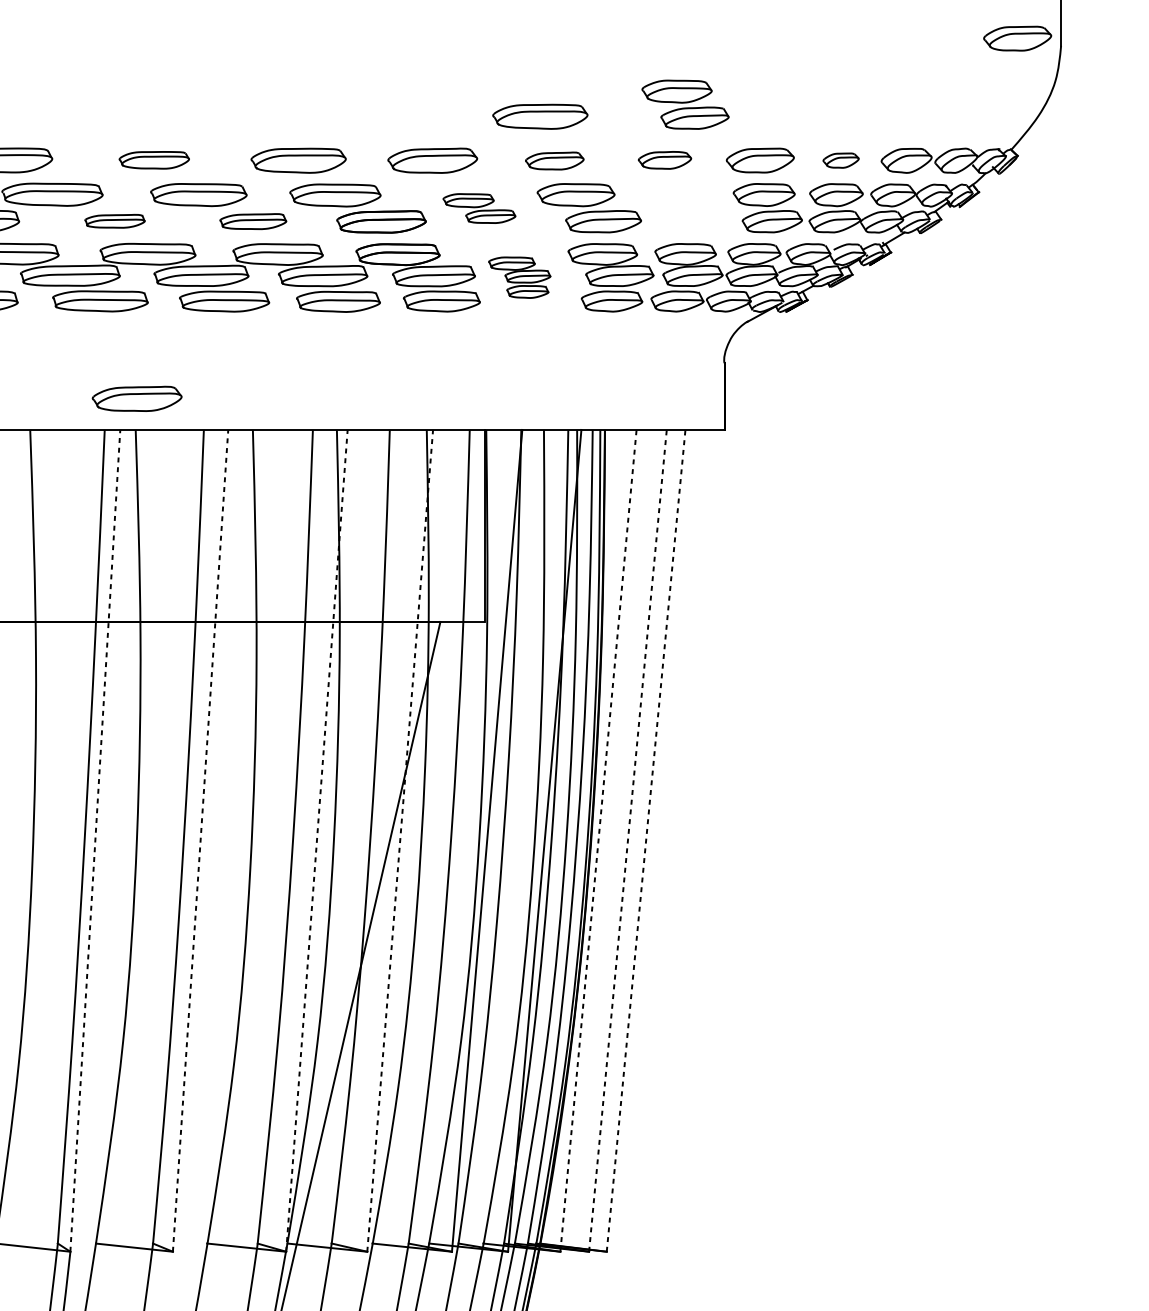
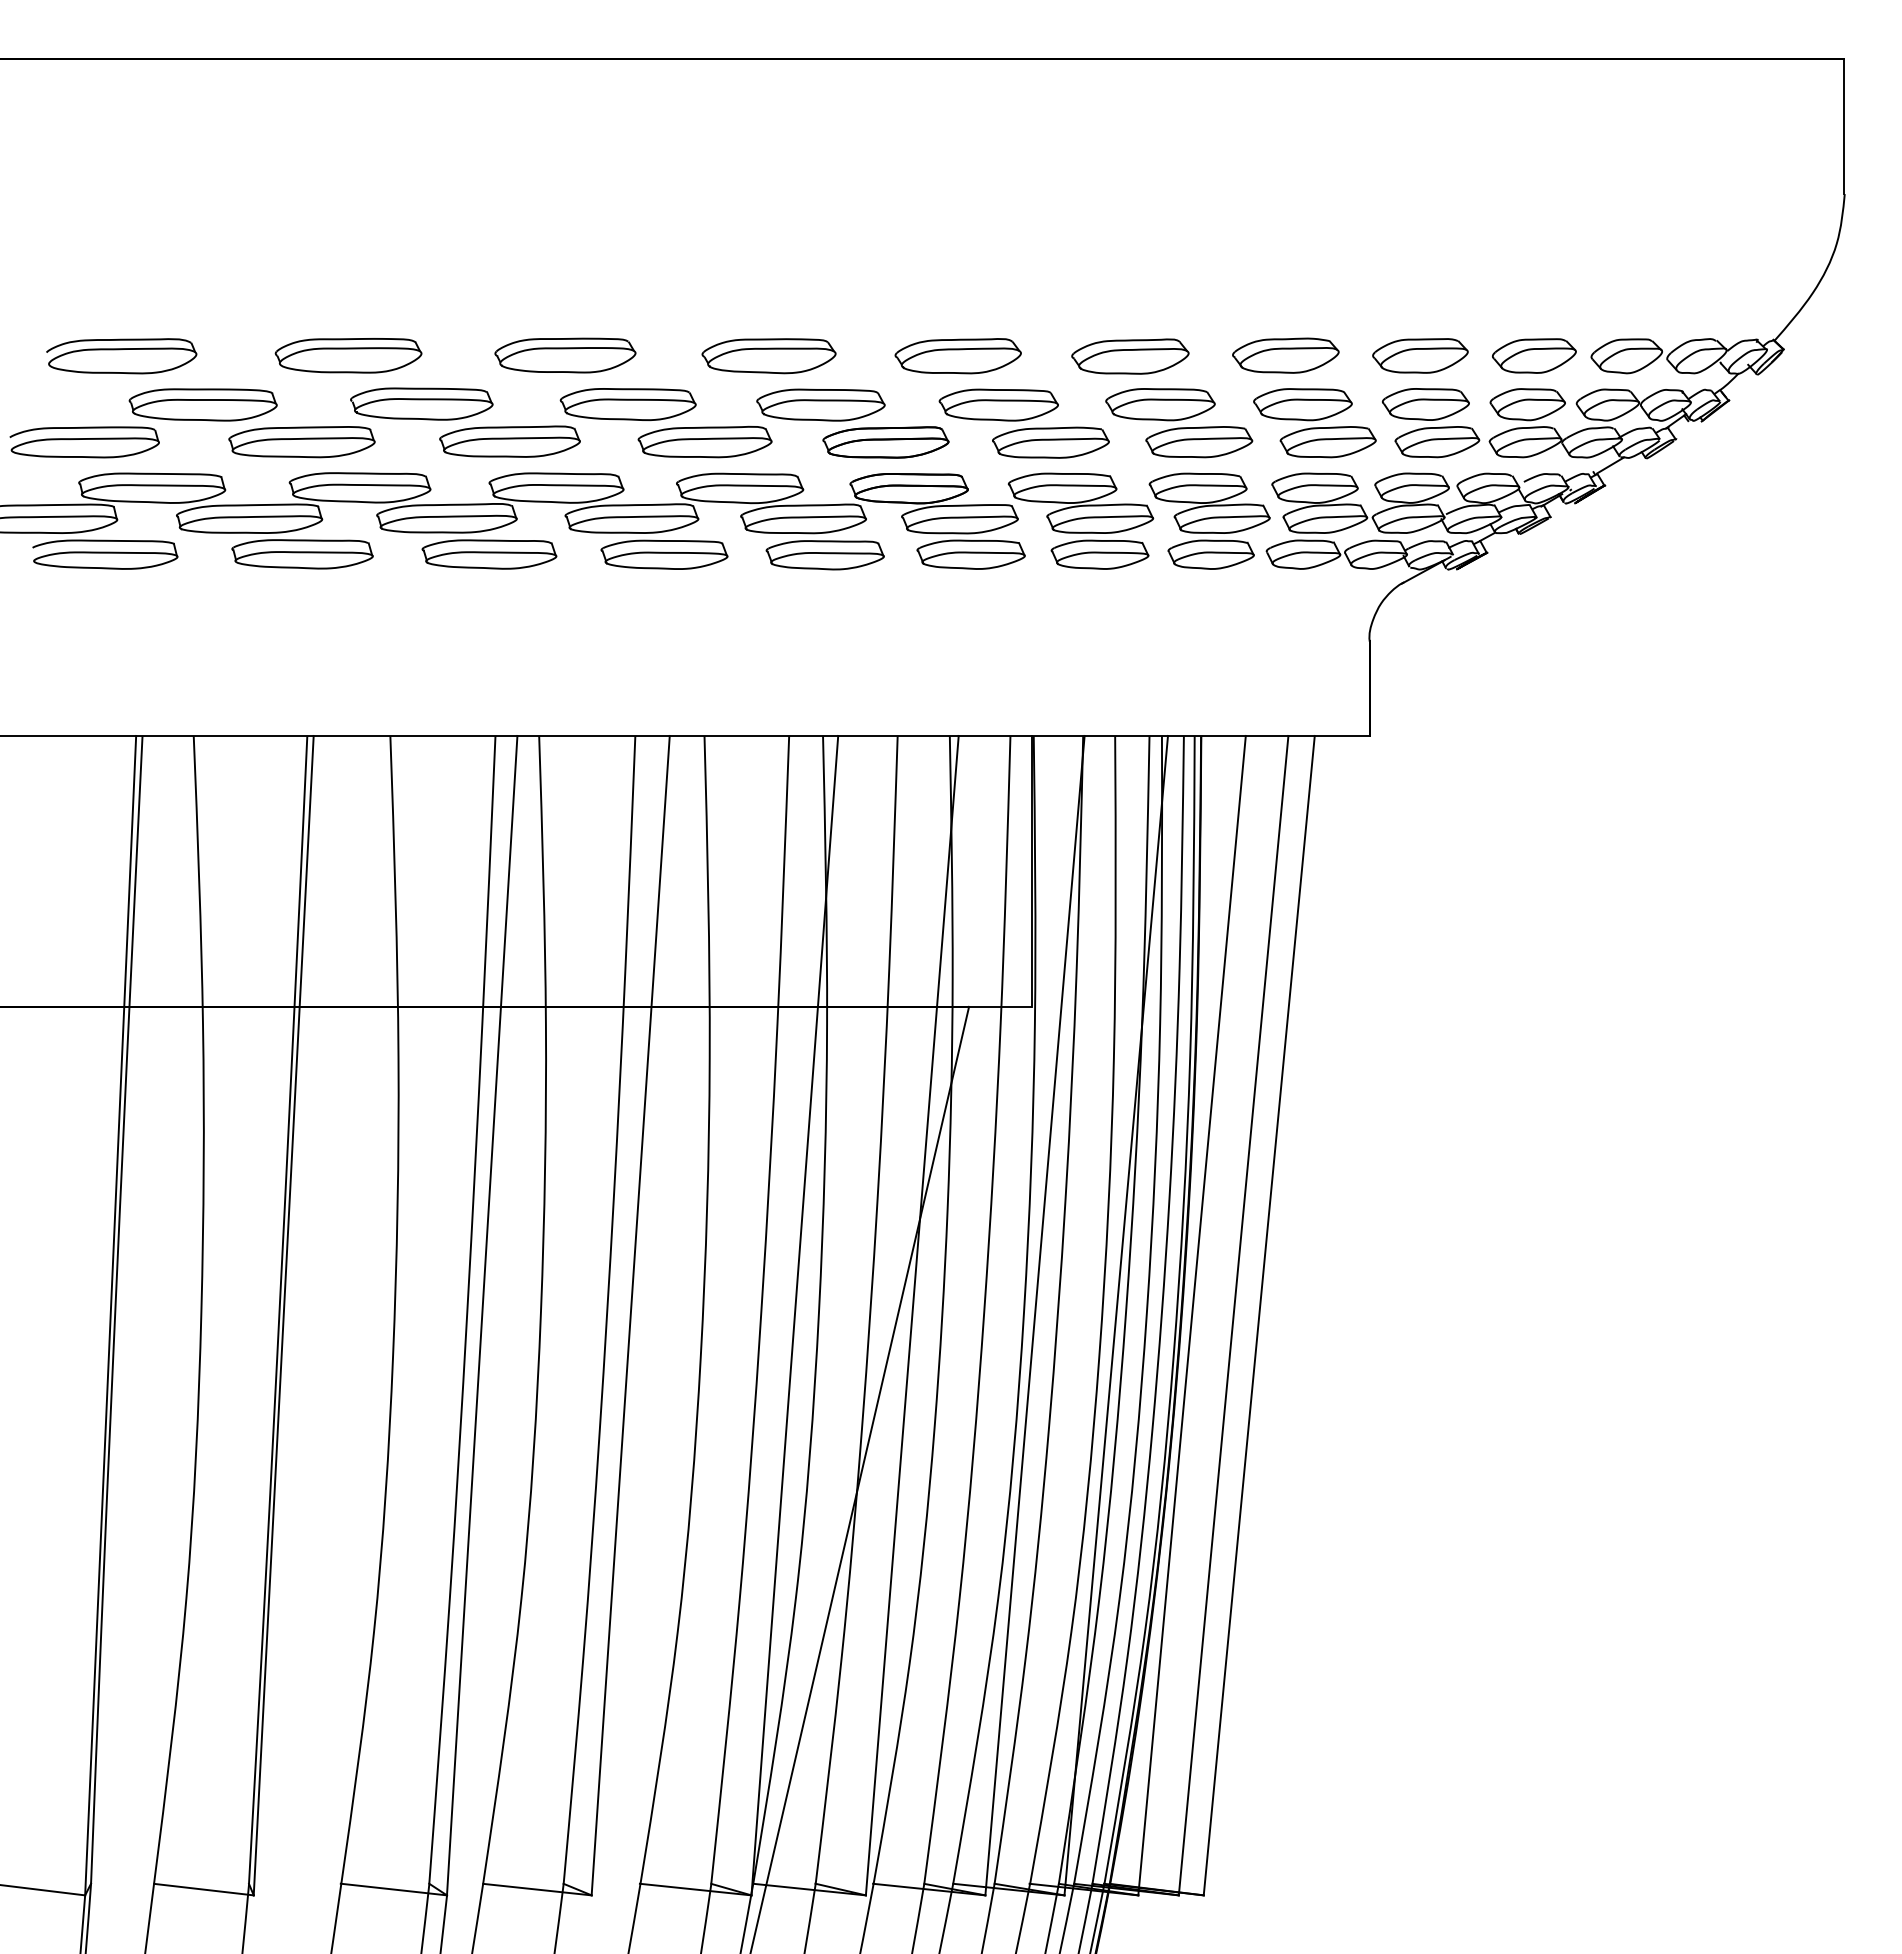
part: (1017, 38) -> (1783, 183), removed
part: (685, 105) -> (1314, 423), moved
part: (539, 117) -> (1109, 294), removed
part: (154, 160) -> (565, 355), size x1.43
part: (554, 160) -> (1130, 356), size x1.43
part: (664, 160) -> (1285, 355), size x1.43
part: (841, 160) -> (1534, 355), size x1.67
part: (479, 208) -> (1023, 423), size x1.67
part: (114, 221) -> (509, 441), size x1.67
part: (252, 221) -> (704, 441), size x1.43
part: (519, 277) -> (1080, 520), size x1.67
part: (136, 399) -> (540, 692), removed
line: (95, 840) -> (482, 1315), dashed -> solid
line: (200, 840) -> (630, 1315), dashed -> solid
line: (316, 840) -> (794, 1315), dashed -> solid
line: (400, 840) -> (912, 1315), dashed -> solid
line: (598, 840) -> (1192, 1315), dashed -> solid
line: (627, 840) -> (1233, 1315), dashed -> solid
line: (646, 840) -> (1259, 1315), dashed -> solid

